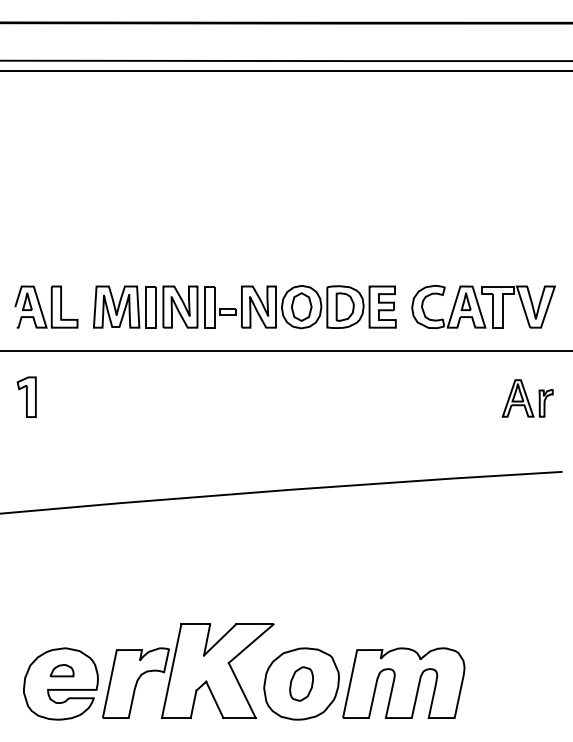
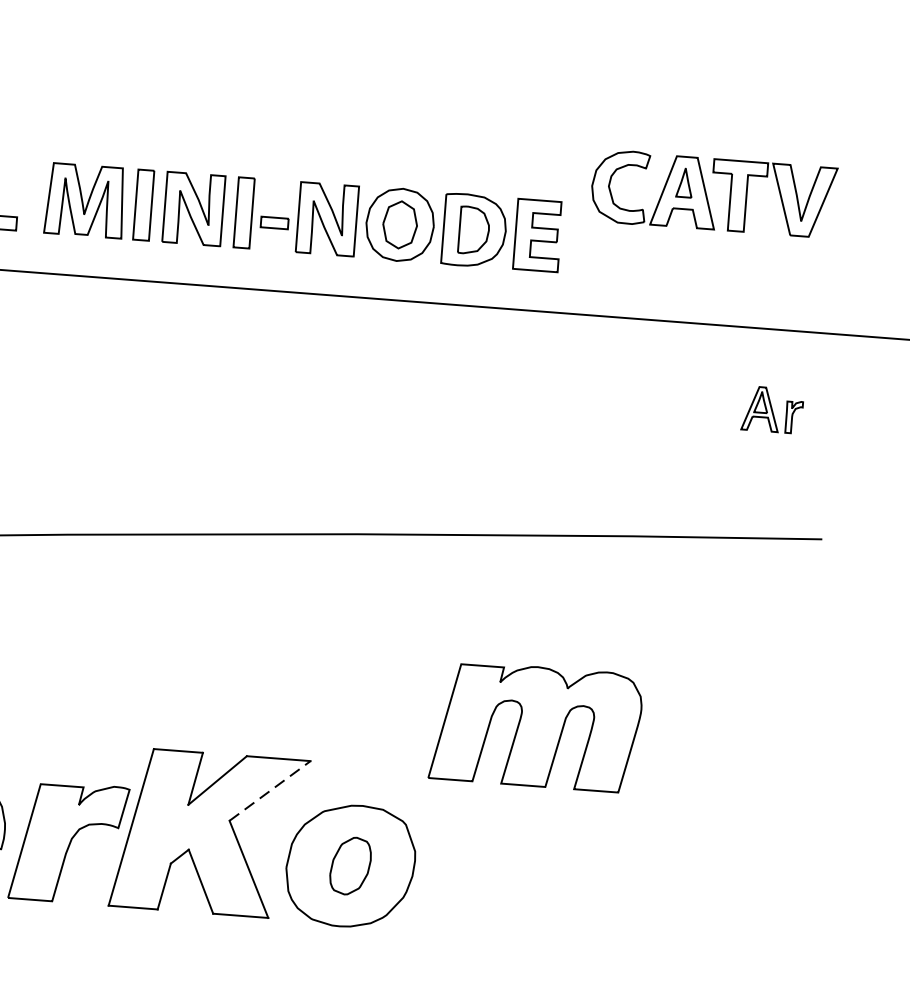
part: (483, 307) -> (713, 194), moved
part: (527, 398) -> (772, 409), size x0.7
line: (251, 643) -> (270, 790), solid -> dashed
part: (403, 682) -> (535, 725), moved

